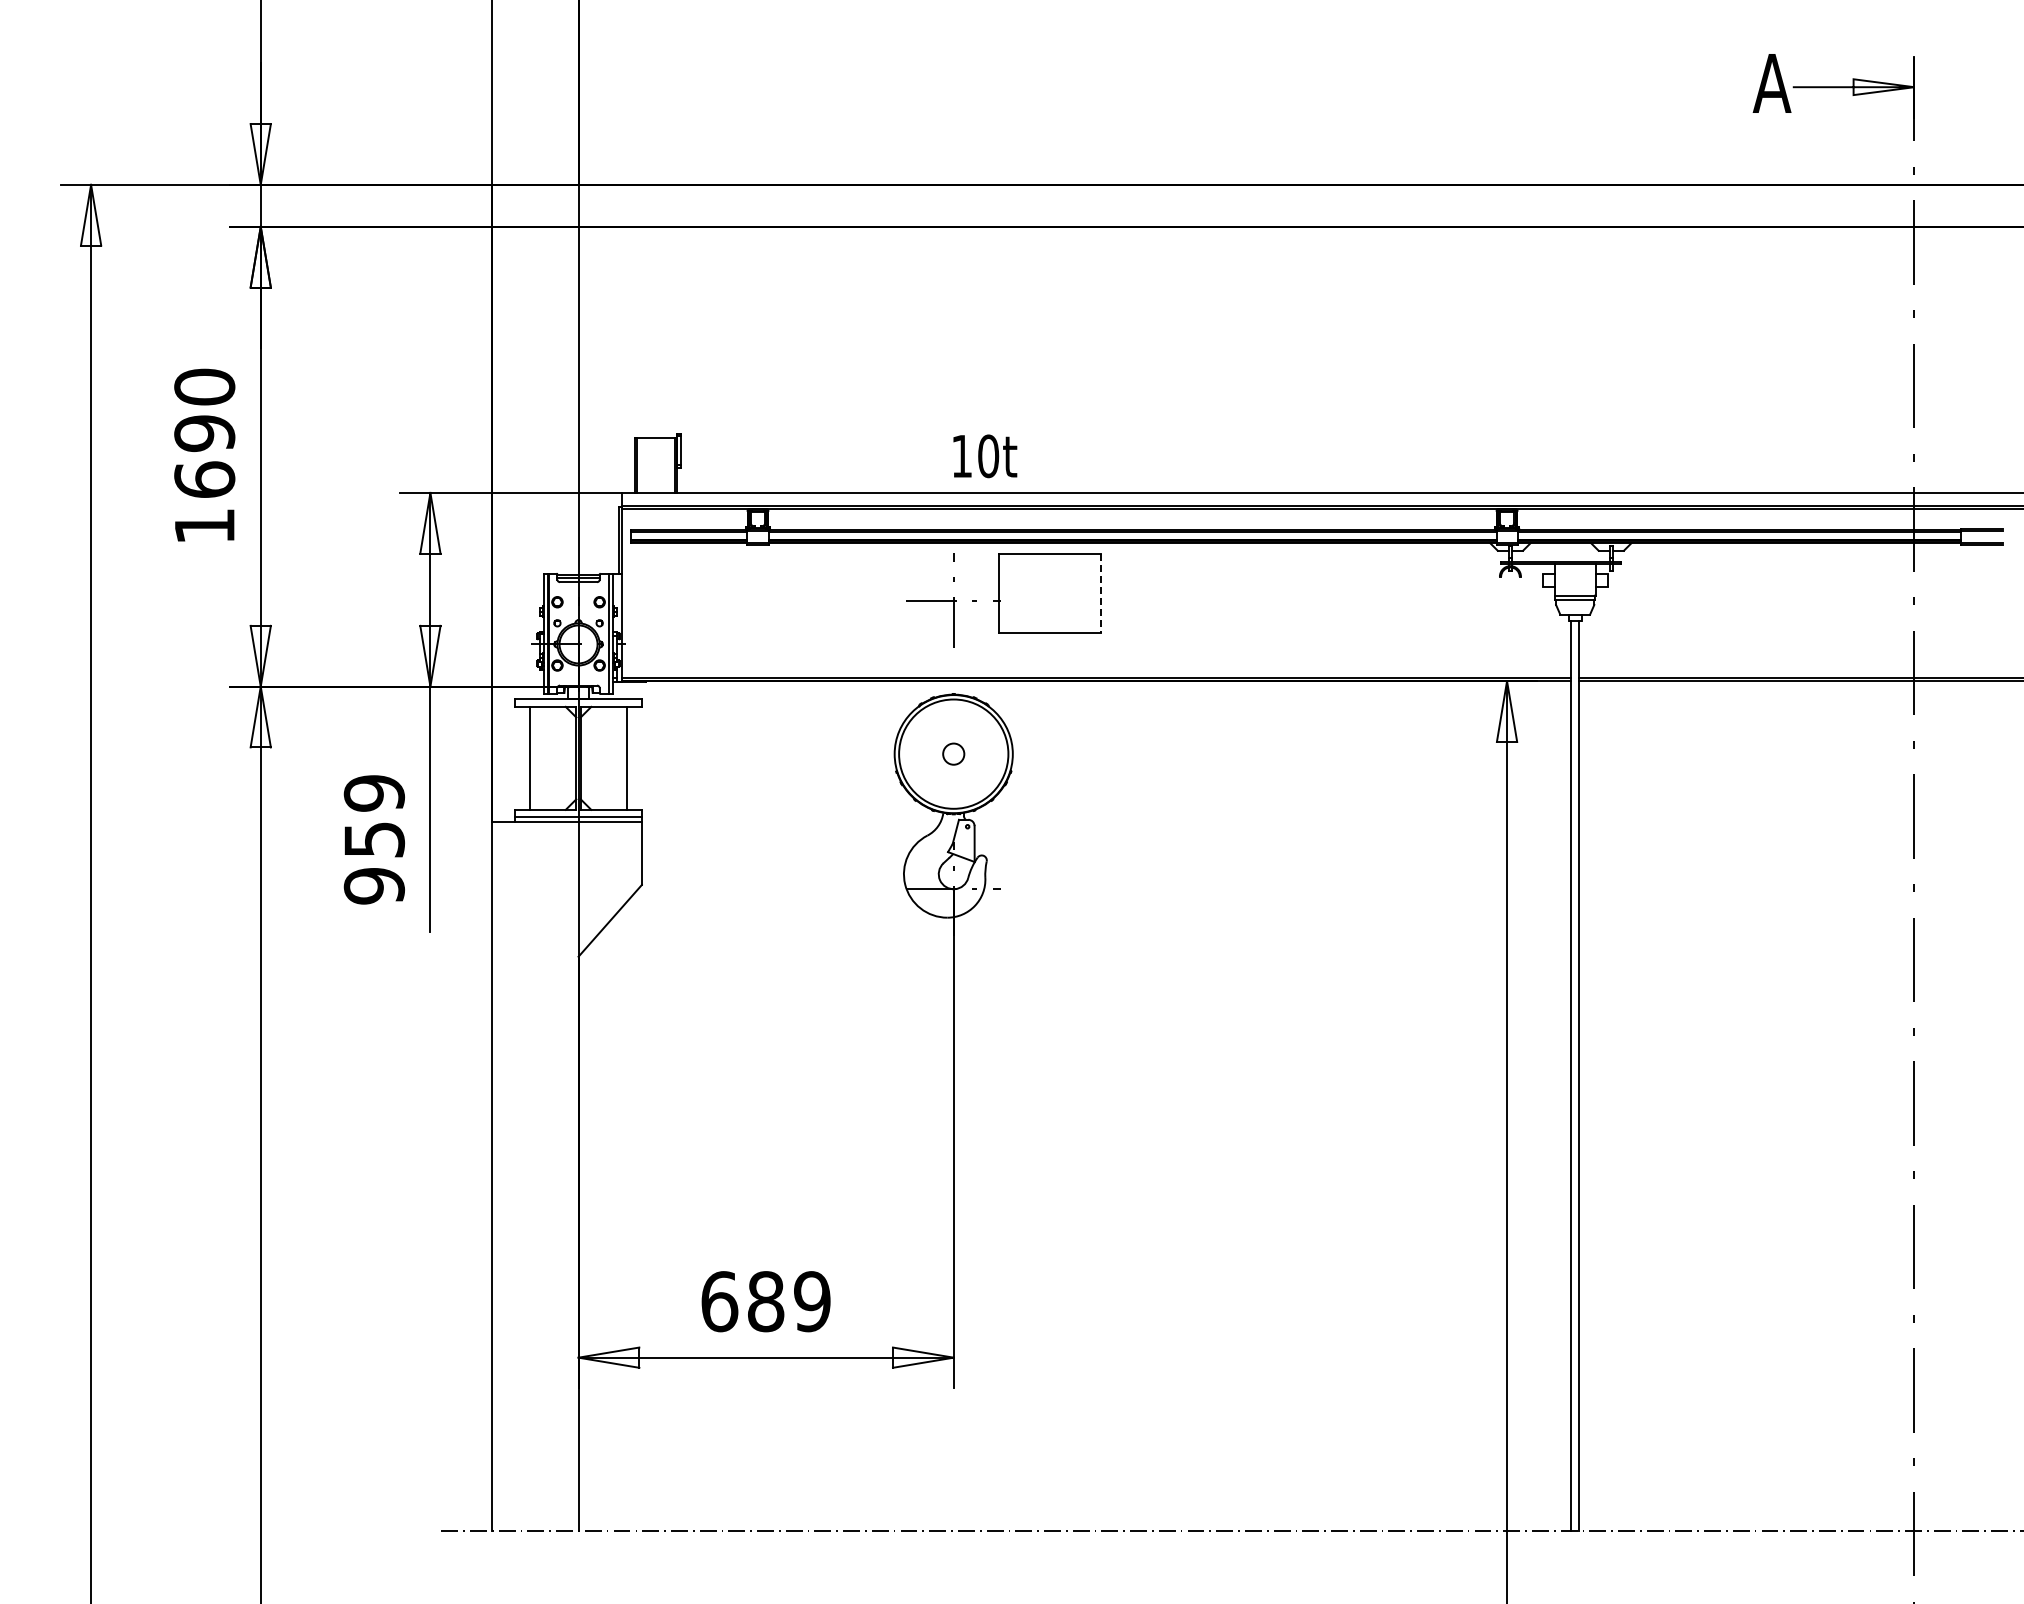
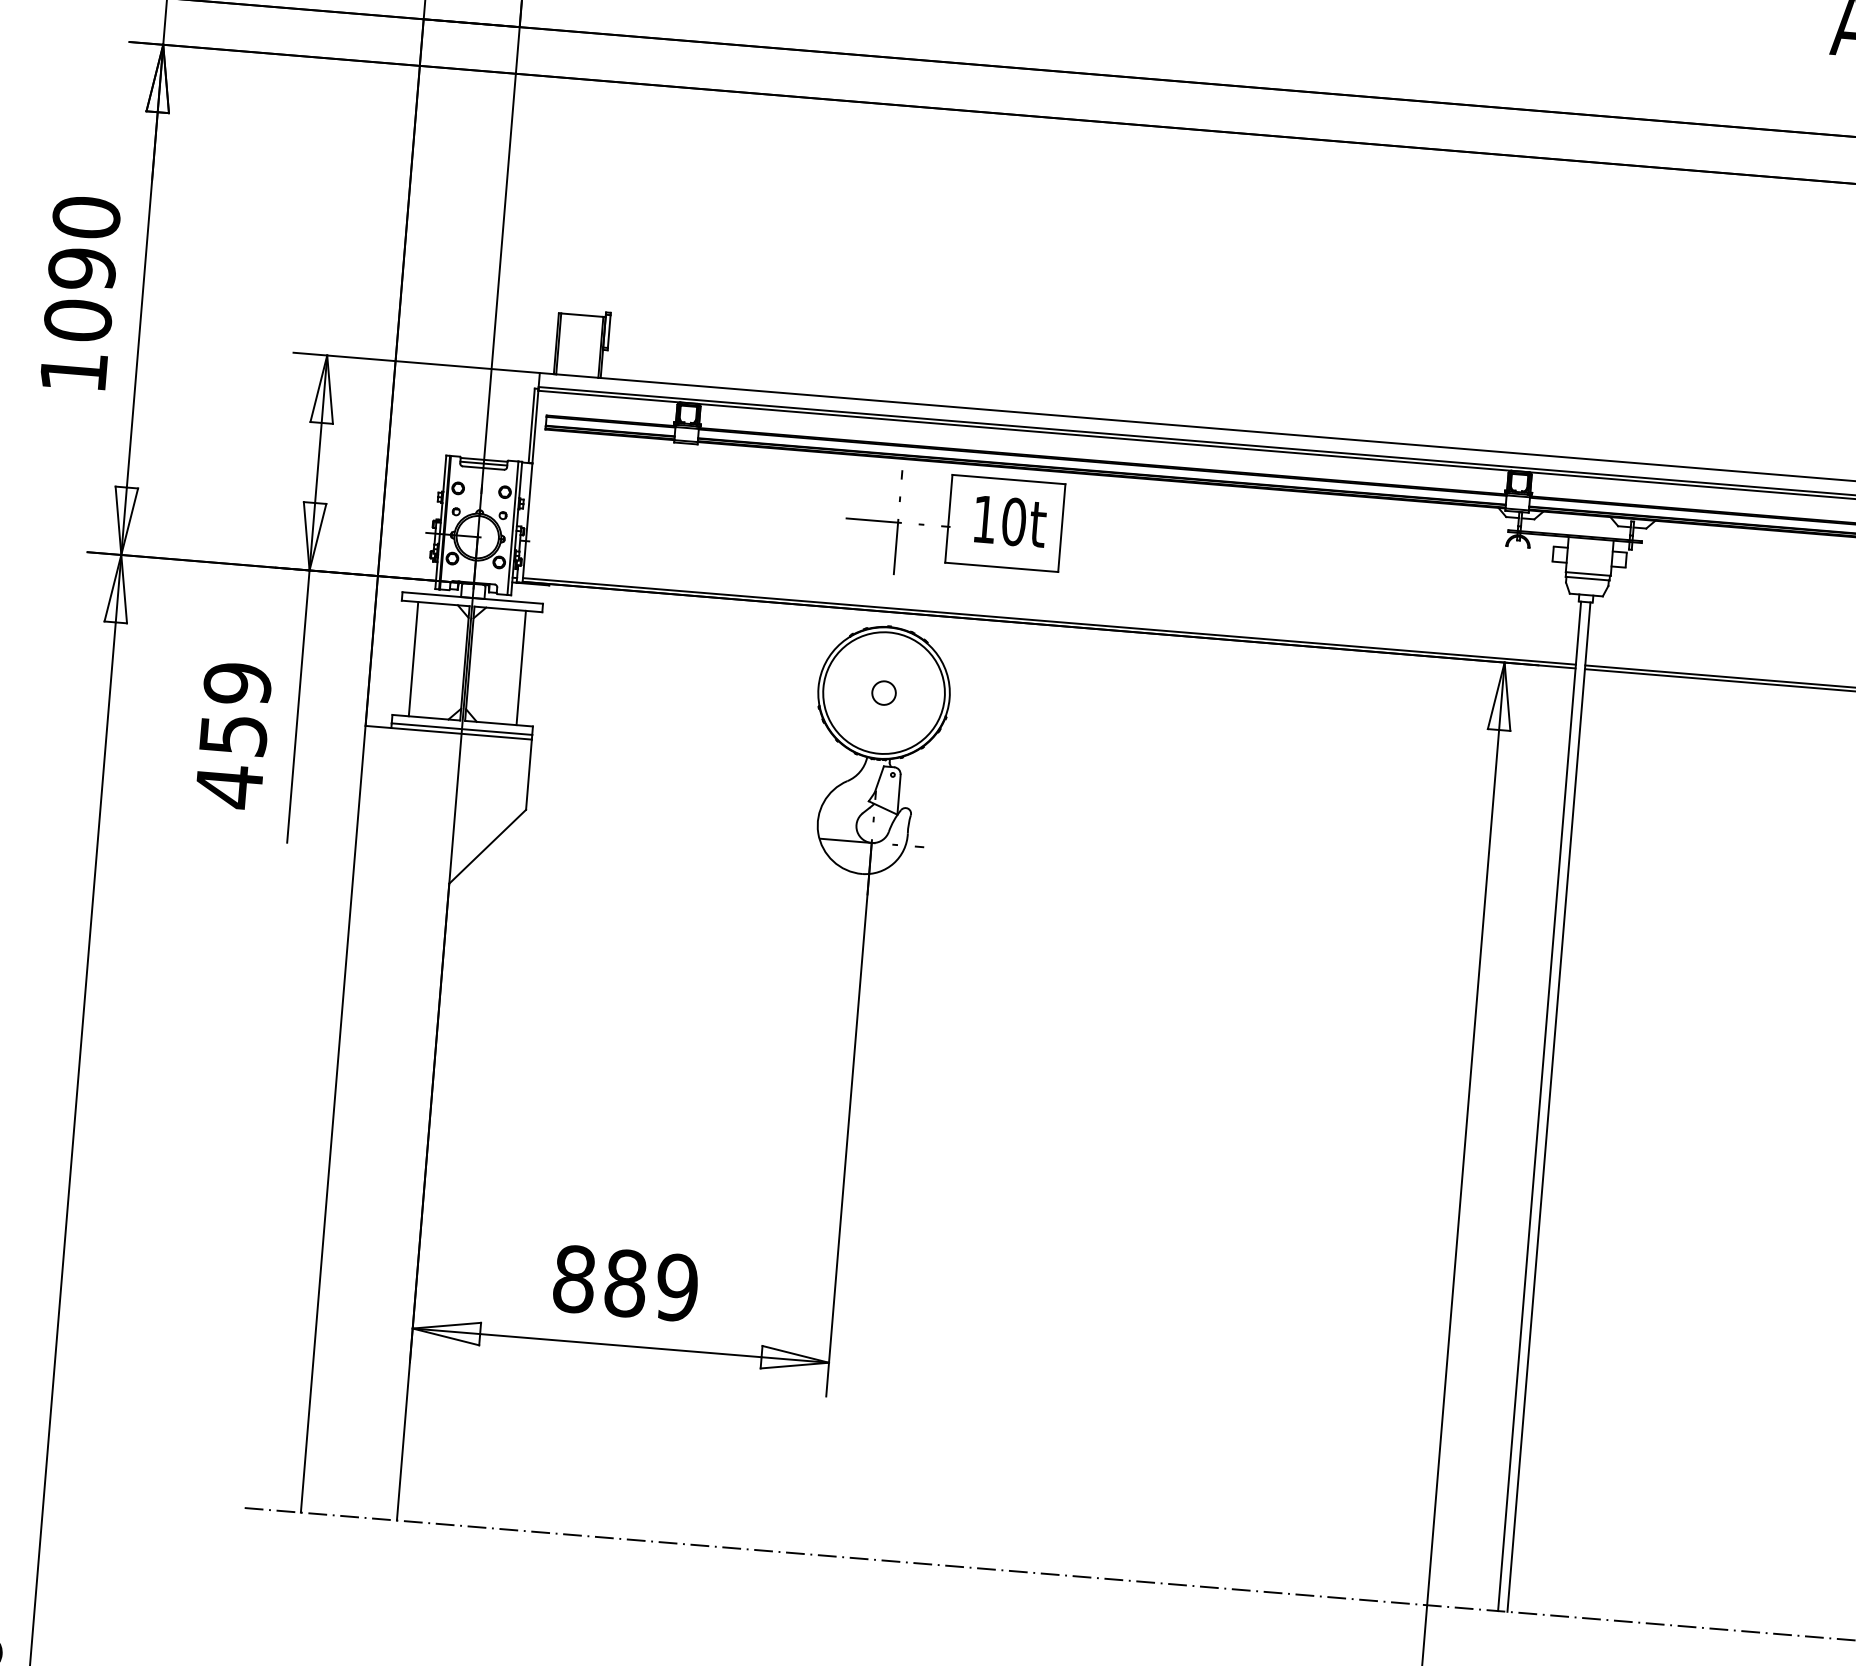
text: (985, 456) -> (1010, 521), moved
text: (204, 479) -> (77, 320), 1690 -> 1090
line: (1100, 593) -> (1061, 528), dashed -> solid
text: (373, 886) -> (228, 787), 959 -> 459
text: (719, 1301) -> (574, 1279), 689 -> 889

